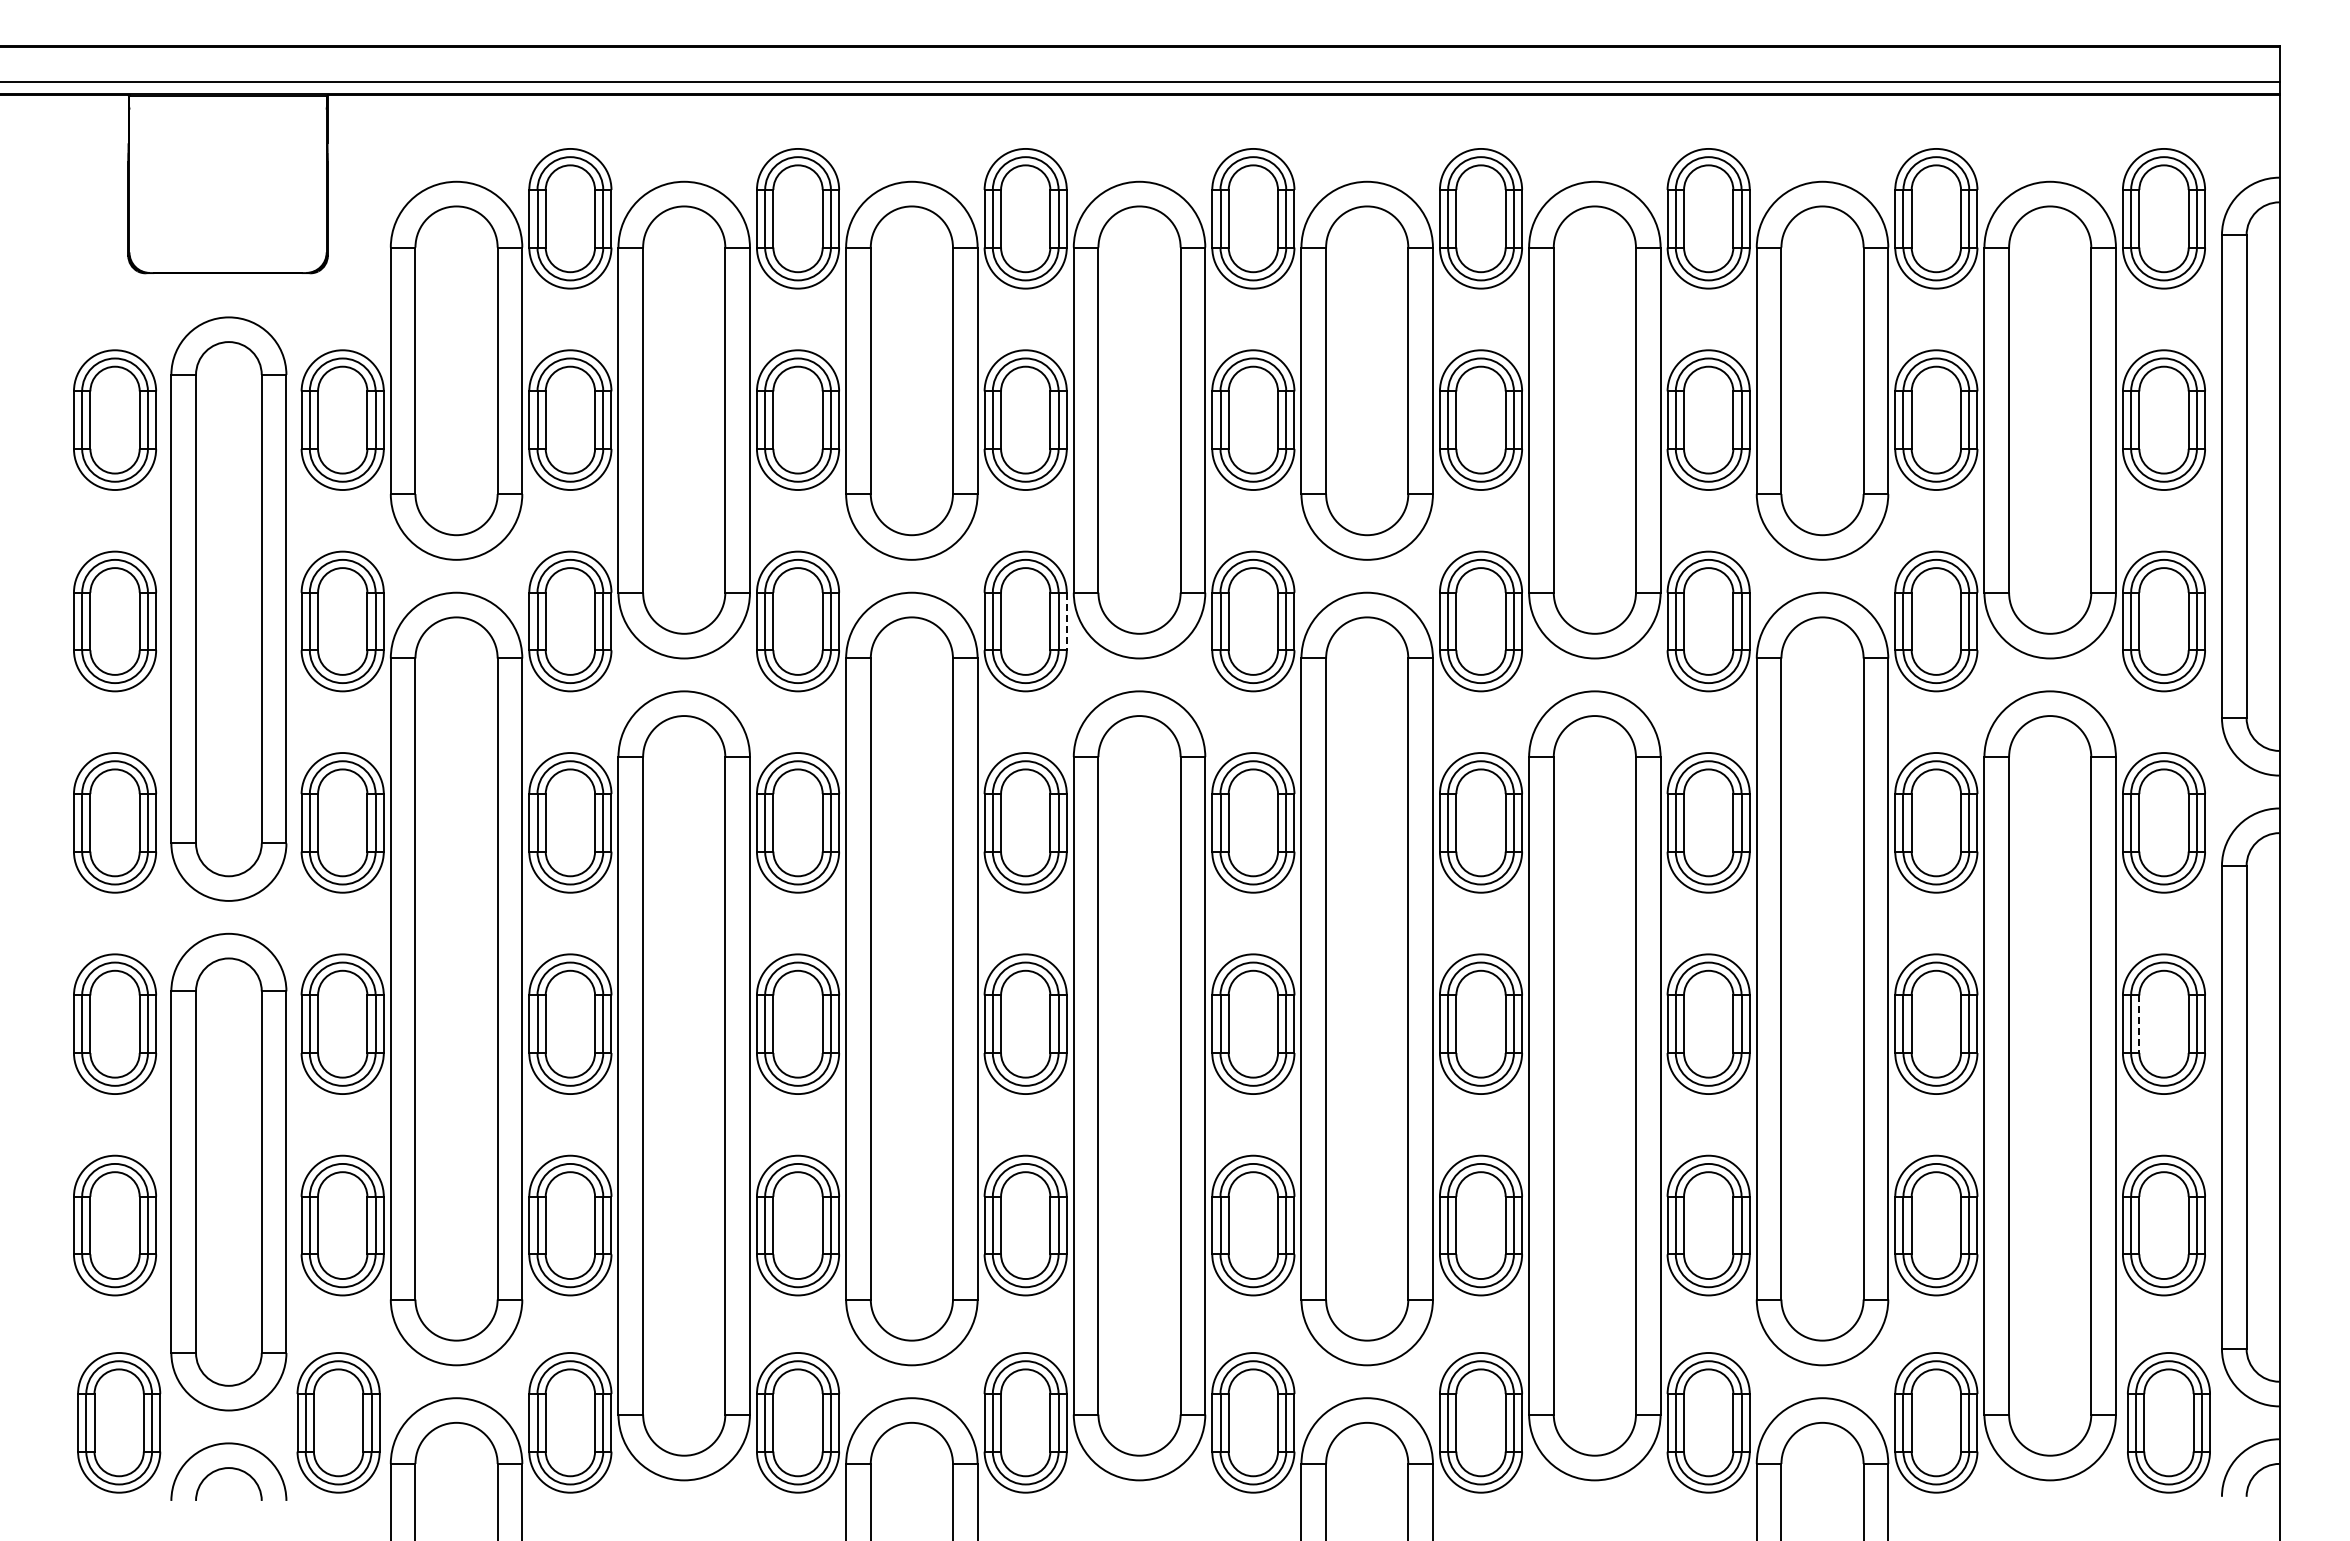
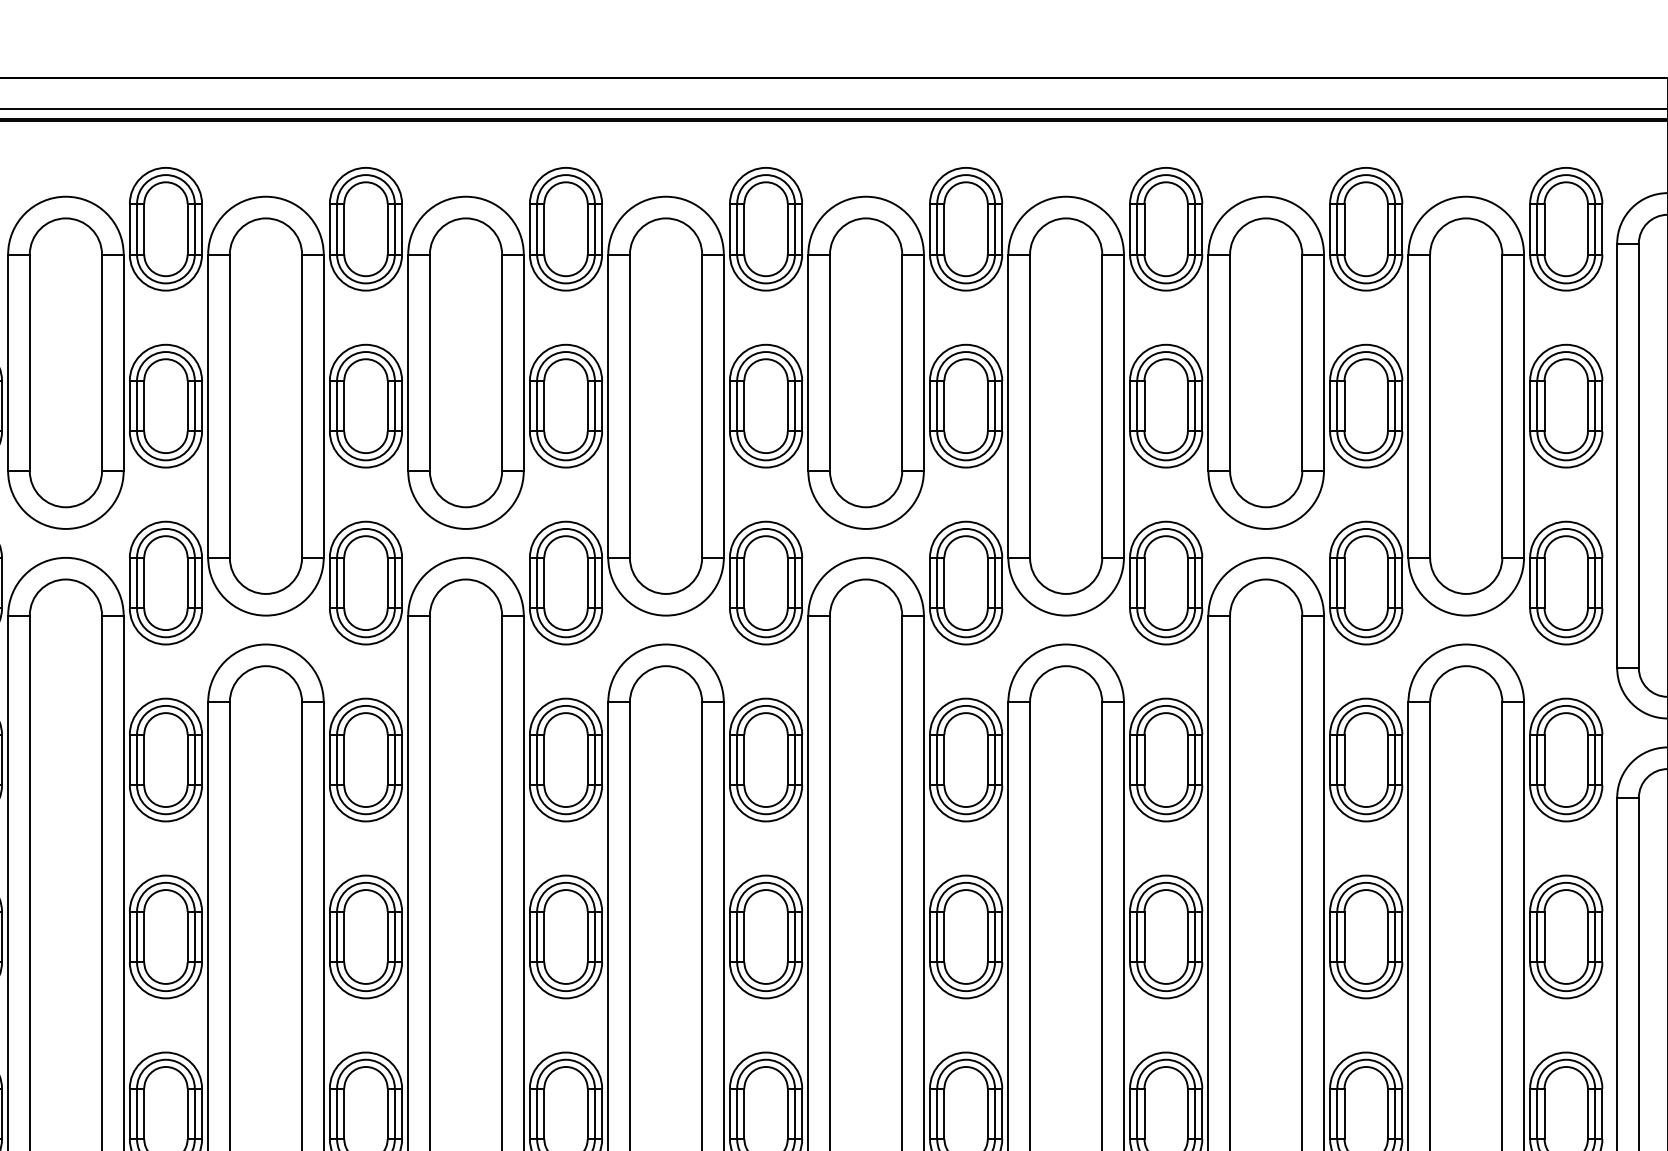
line: (1066, 621) -> (601, 583), dashed -> solid
line: (2139, 1024) -> (1544, 937), dashed -> solid

